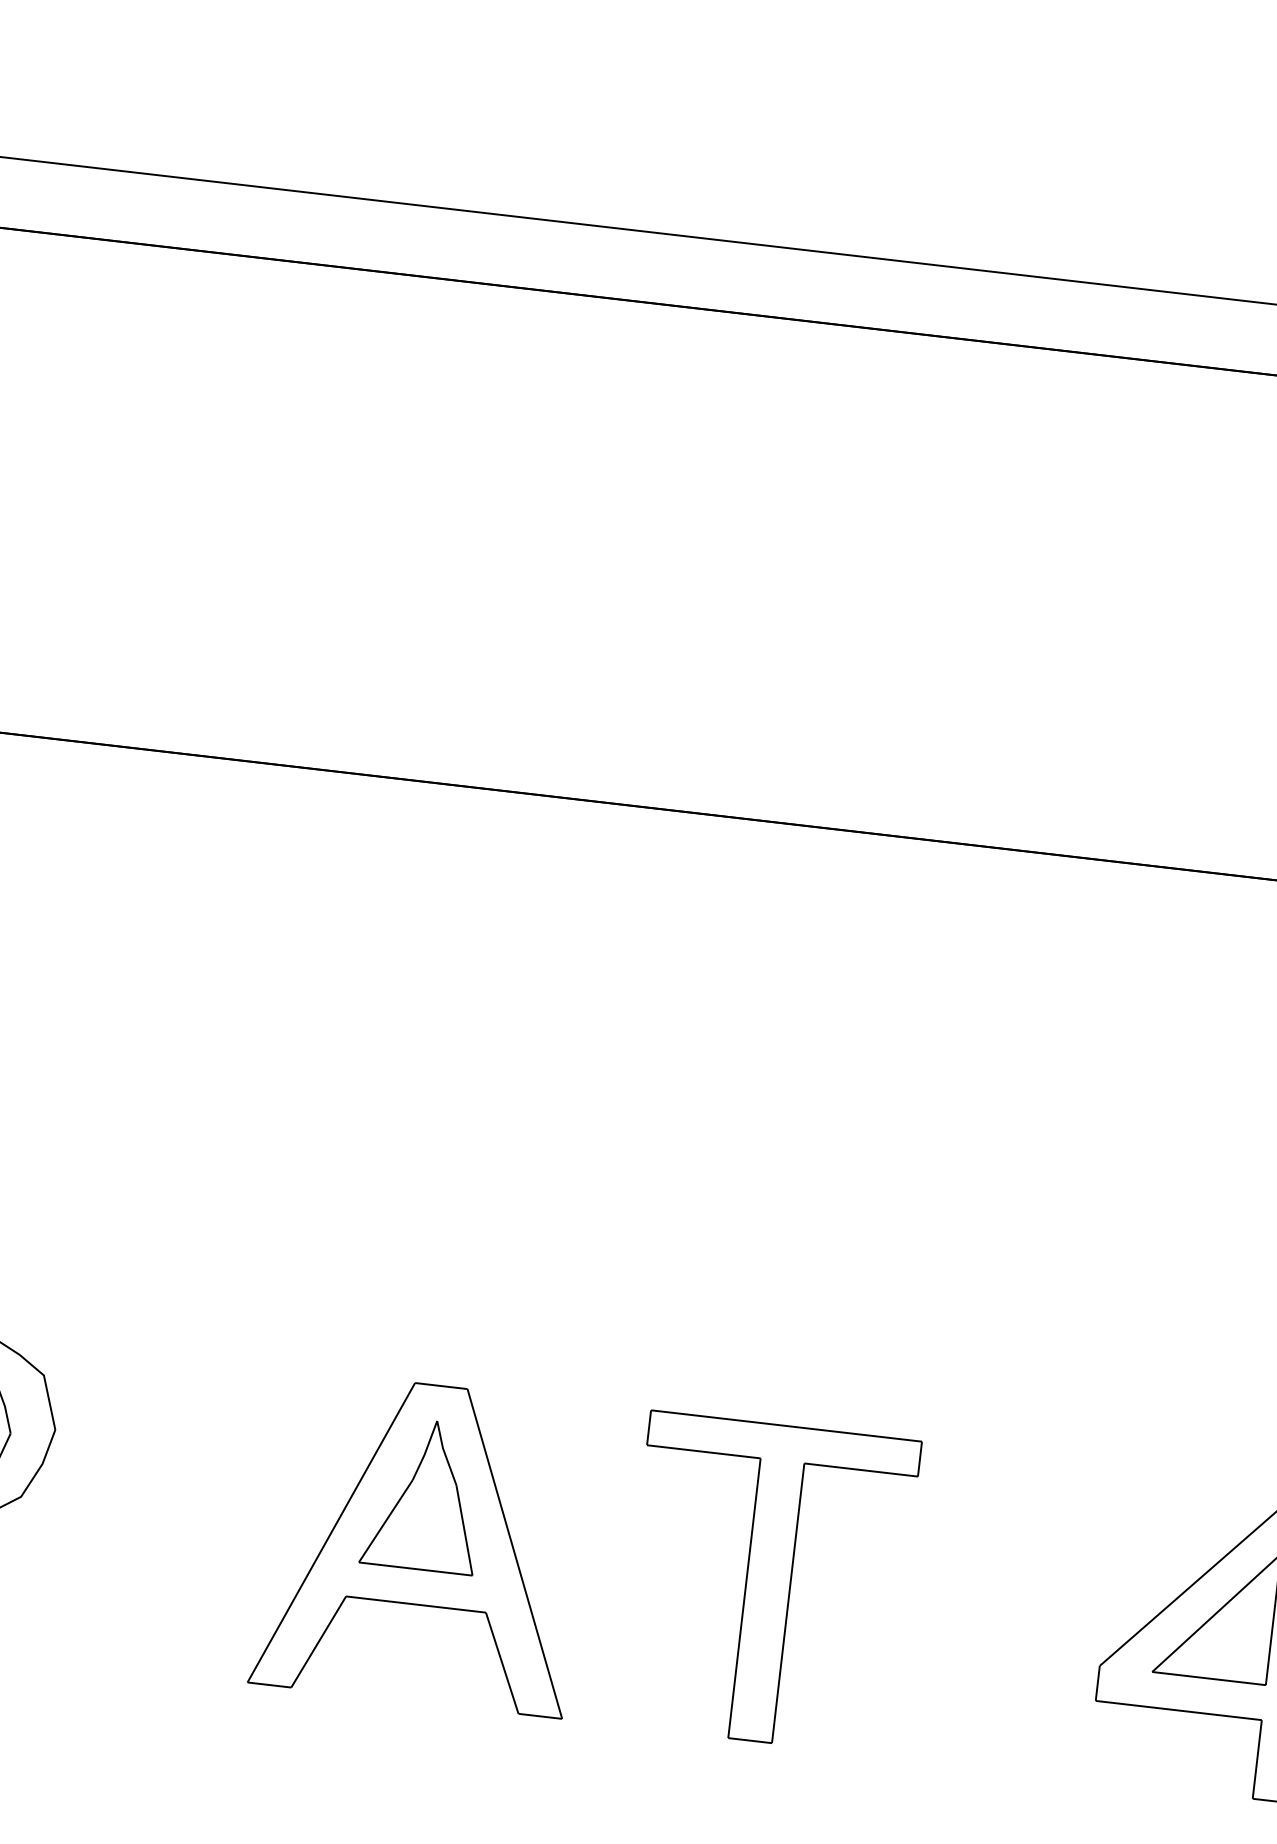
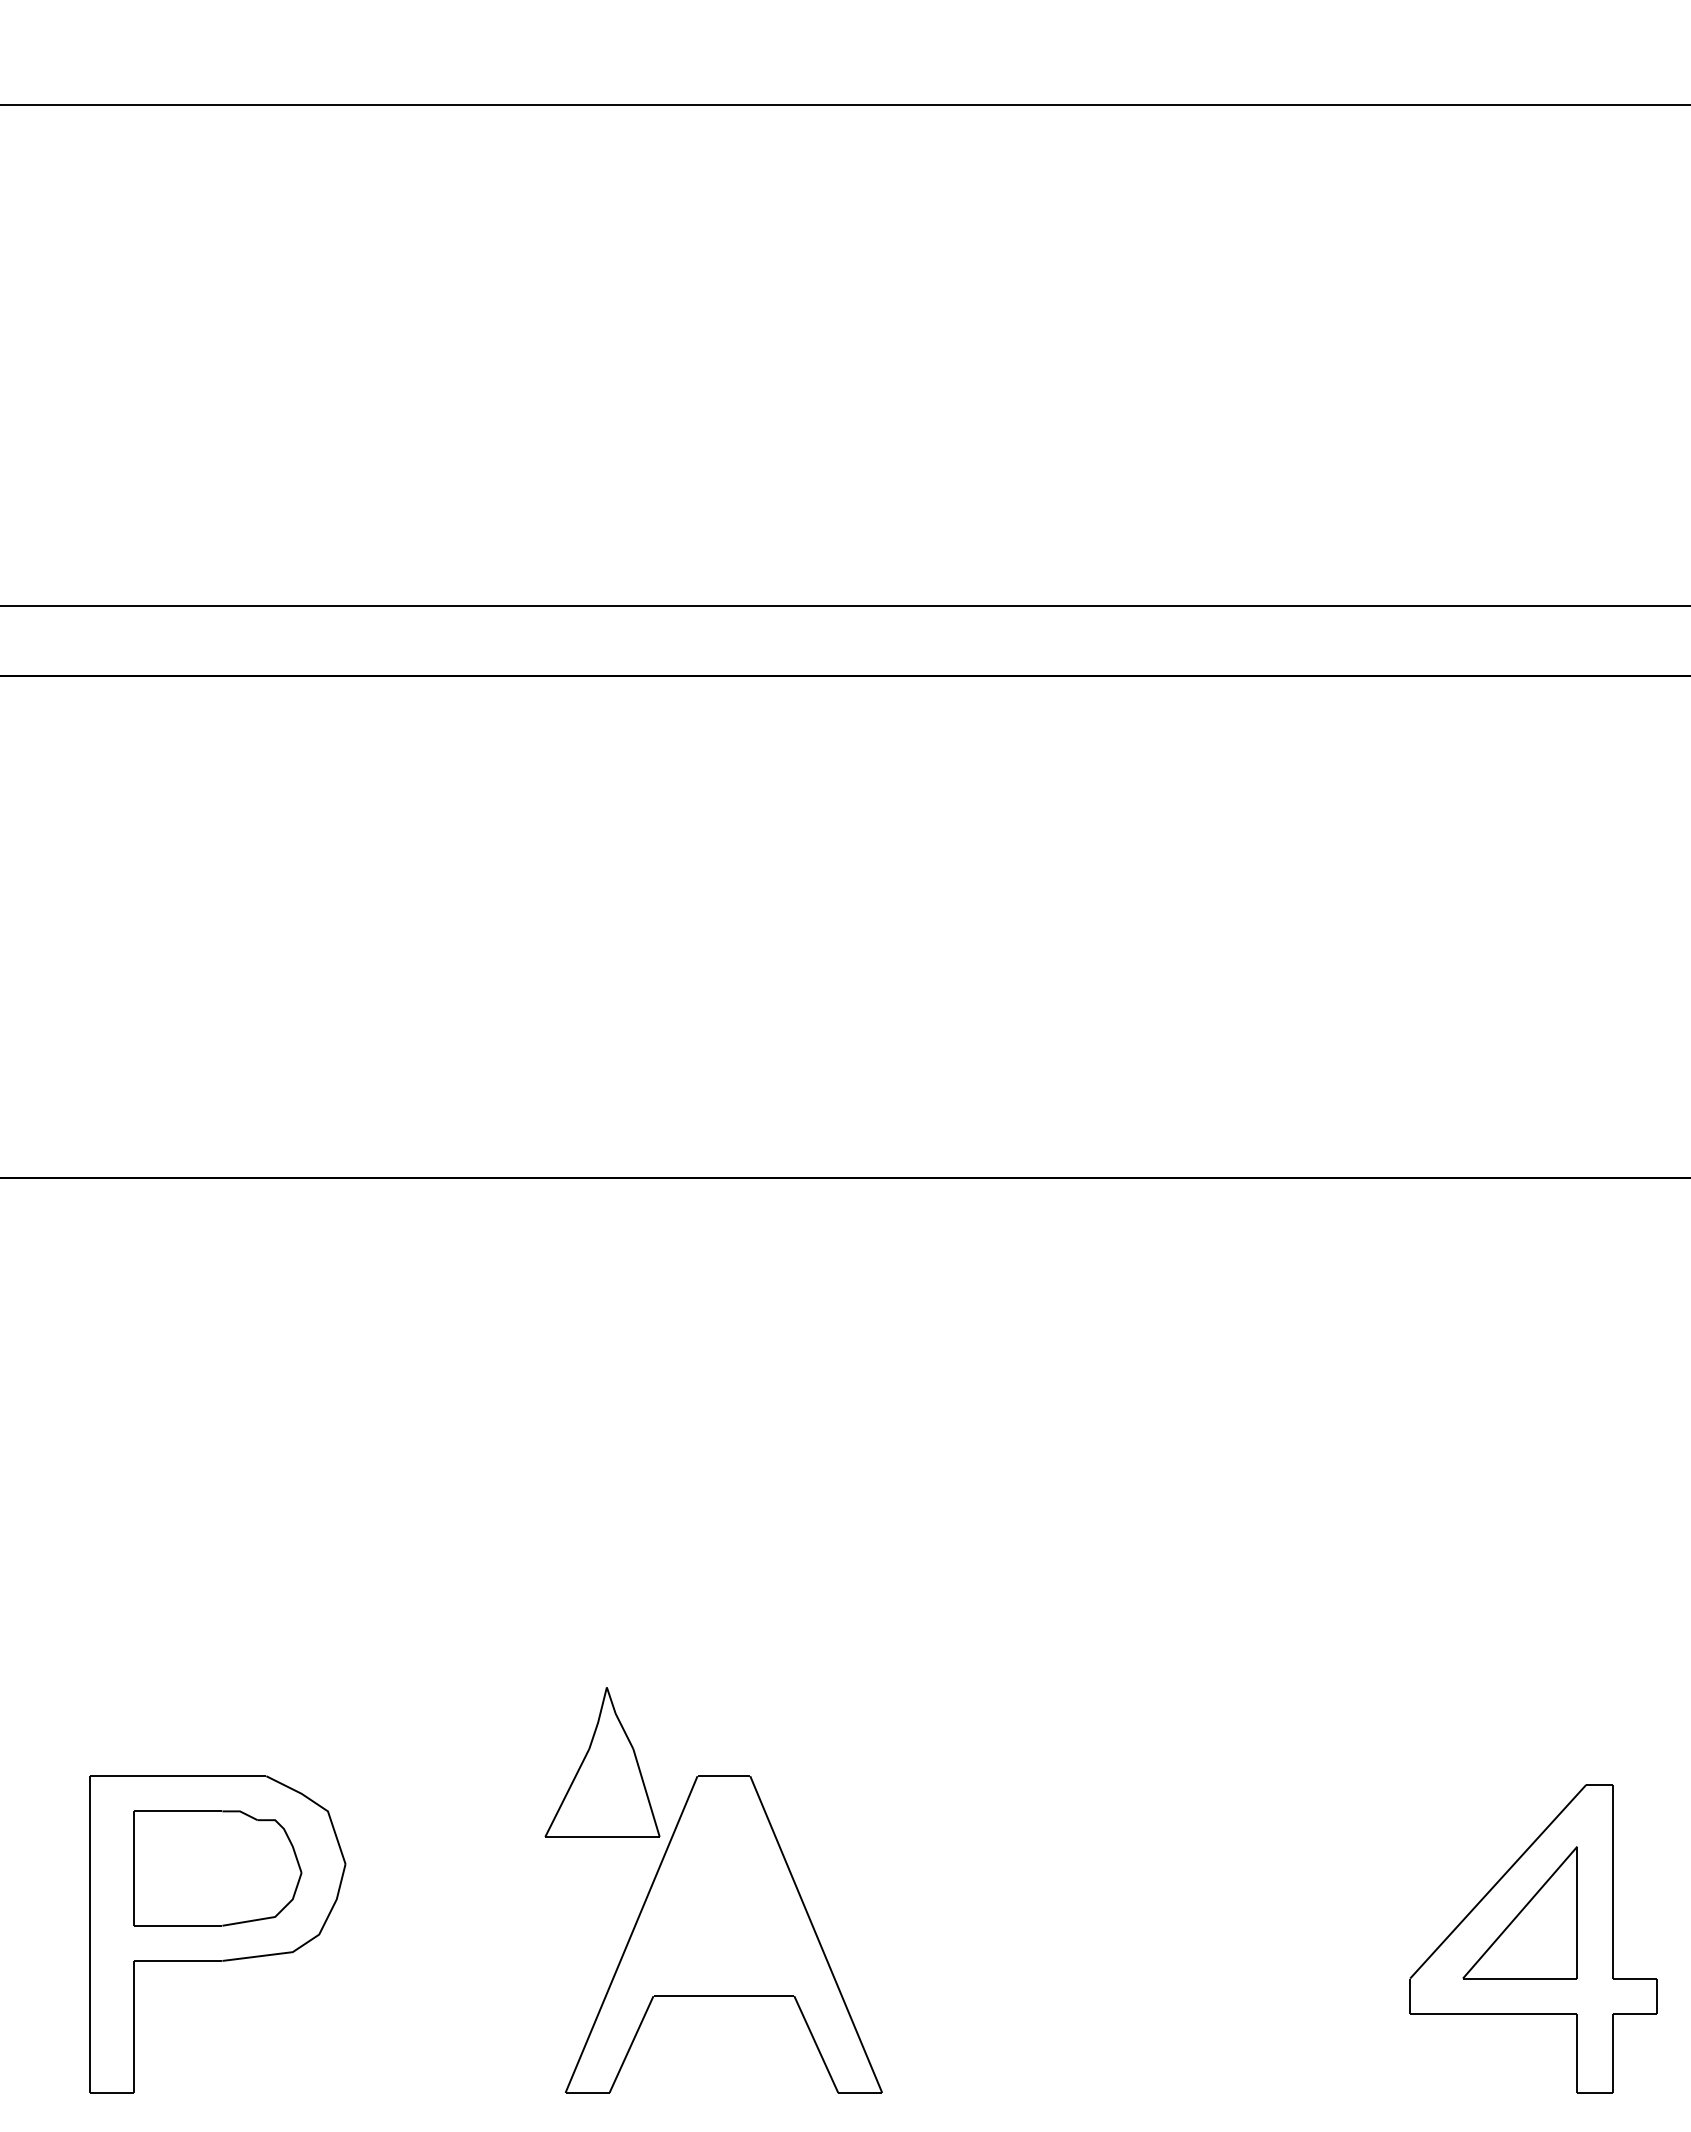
part: (424, 1495) -> (602, 1762), moved
part: (768, 1583) -> (1071, 1934), removed

